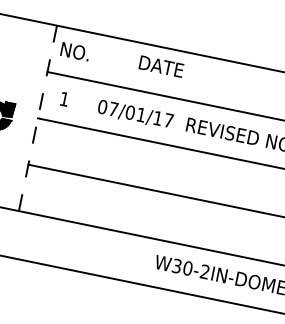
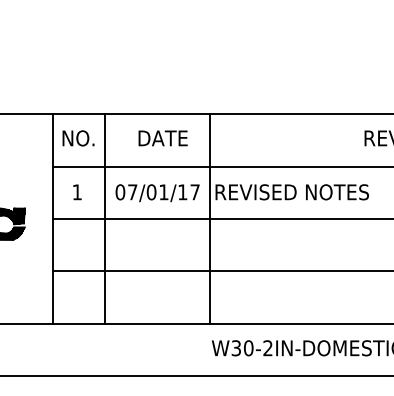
text: (160, 66) -> (162, 138), moved
line: (37, 117) -> (52, 218), dashed -> solid
line: (84, 127) -> (105, 218), added
line: (176, 146) -> (209, 218), added

